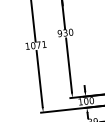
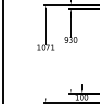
line: (68, 65) -> (70, 66), removed
line: (39, 79) -> (45, 75), removed

